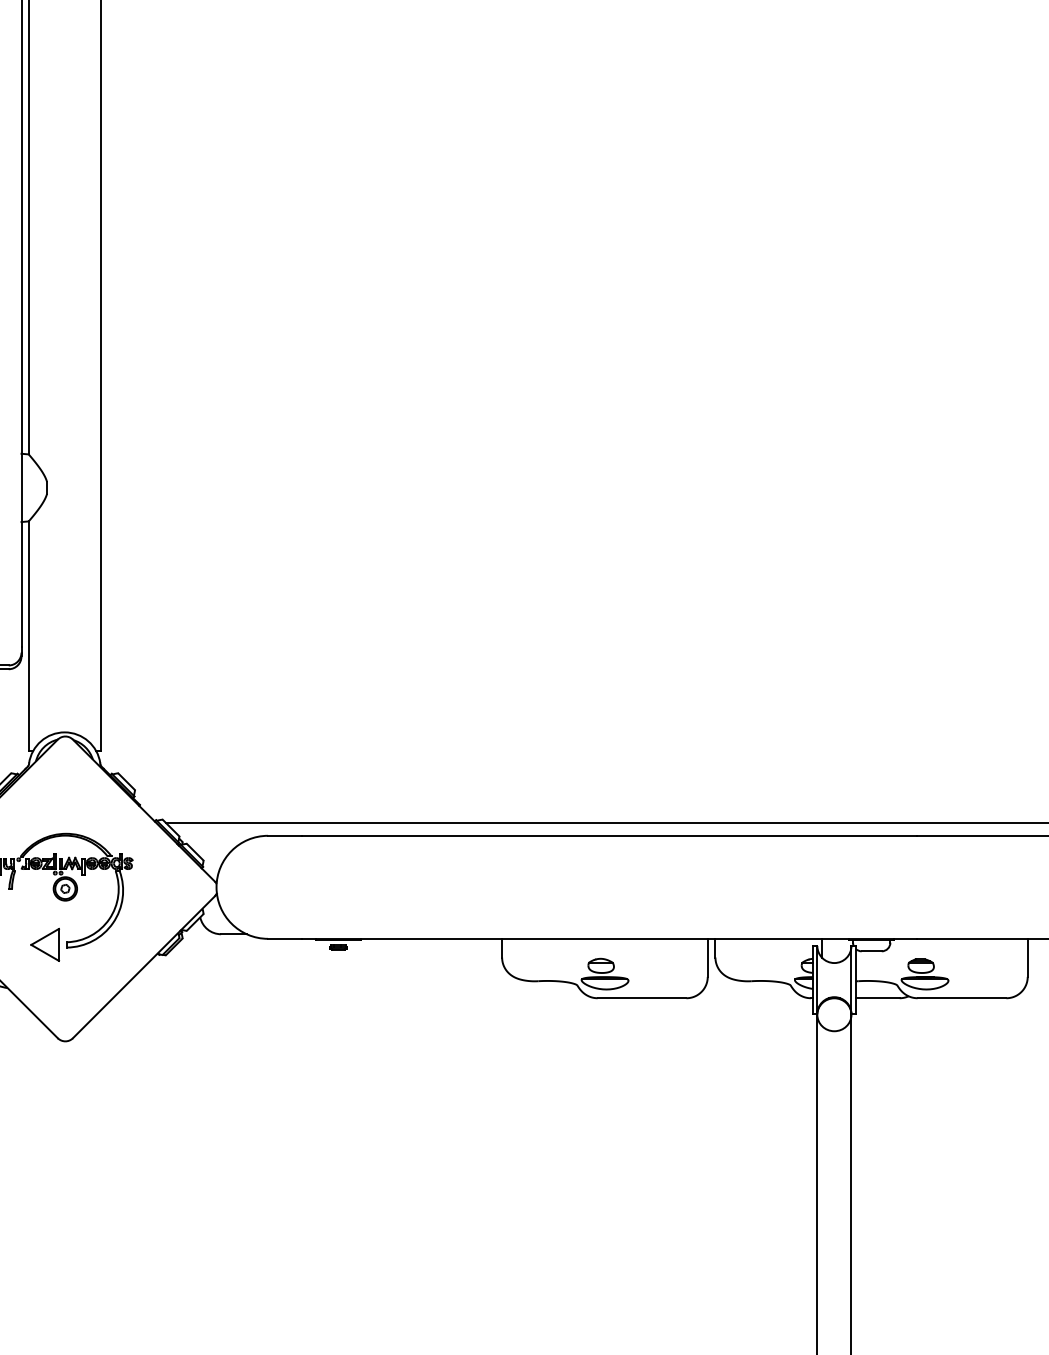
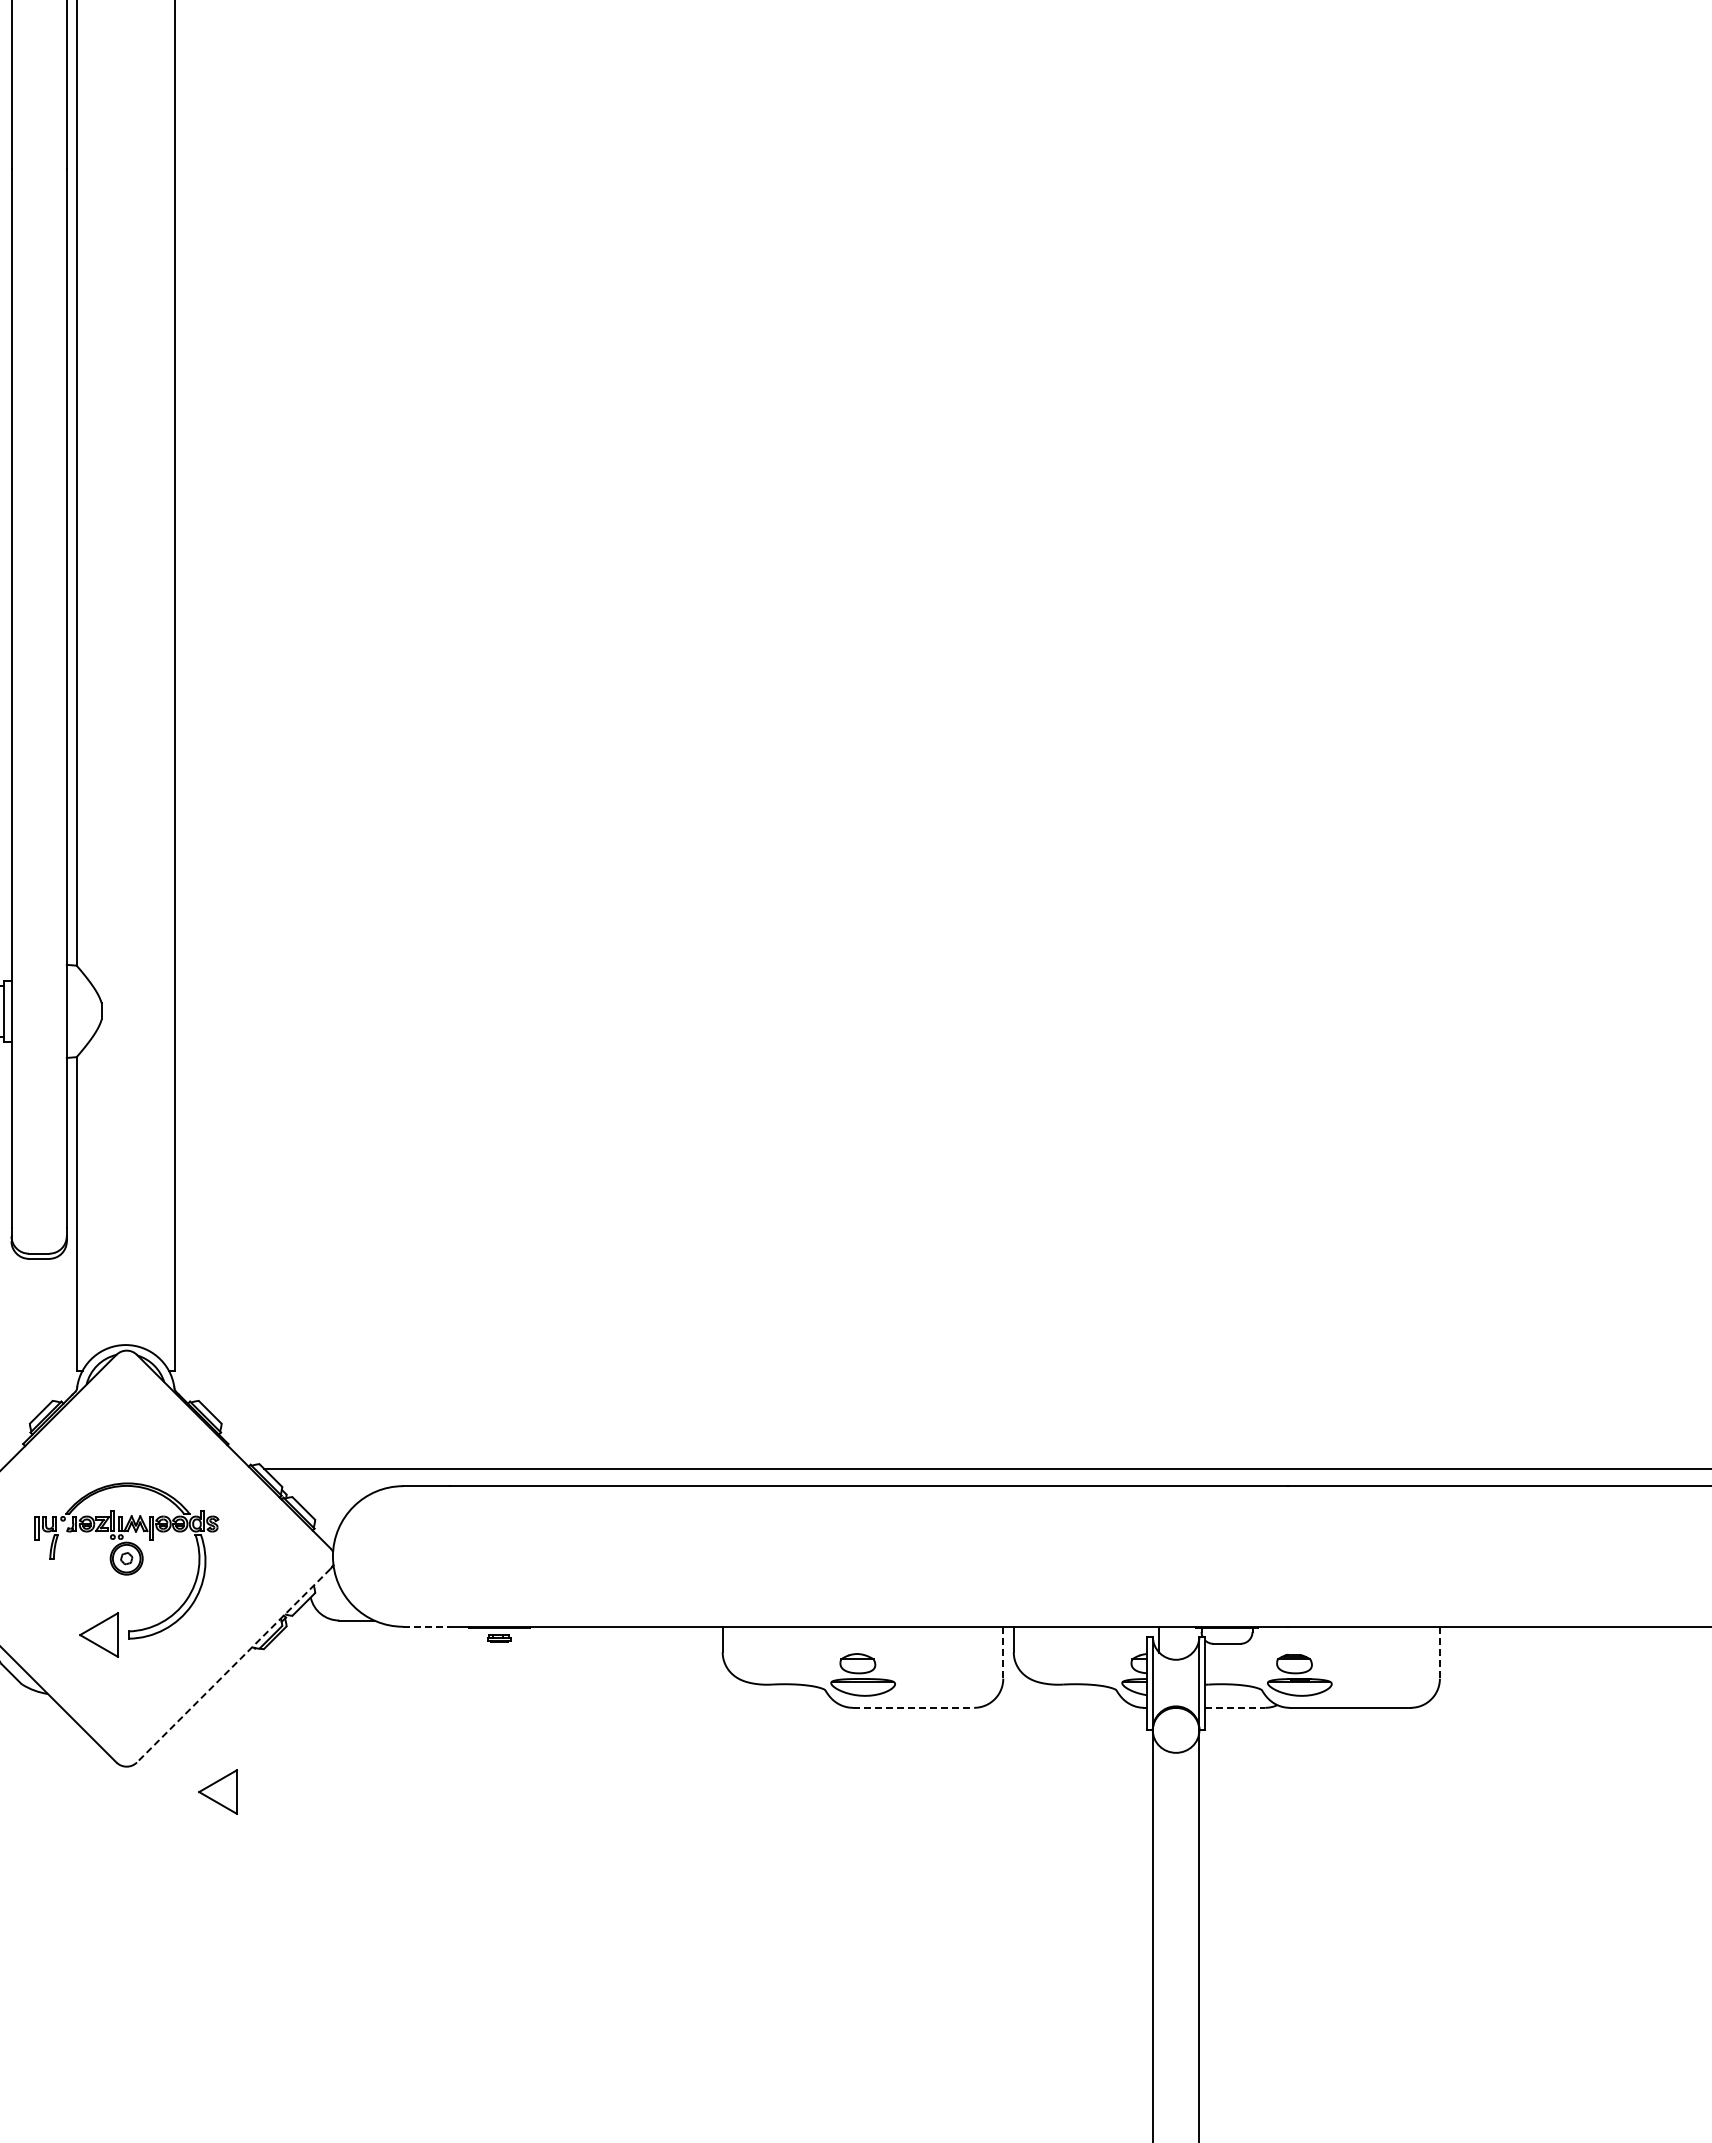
line: (285, 938) -> (427, 1626), solid -> dashed
line: (707, 957) -> (1003, 1652), solid -> dashed
line: (1027, 957) -> (1439, 1652), solid -> dashed
line: (143, 967) -> (233, 1665), solid -> dashed
line: (641, 998) -> (913, 1707), solid -> dashed
line: (877, 998) -> (1235, 1707), solid -> dashed
part: (131, 1059) -> (217, 1791), added

